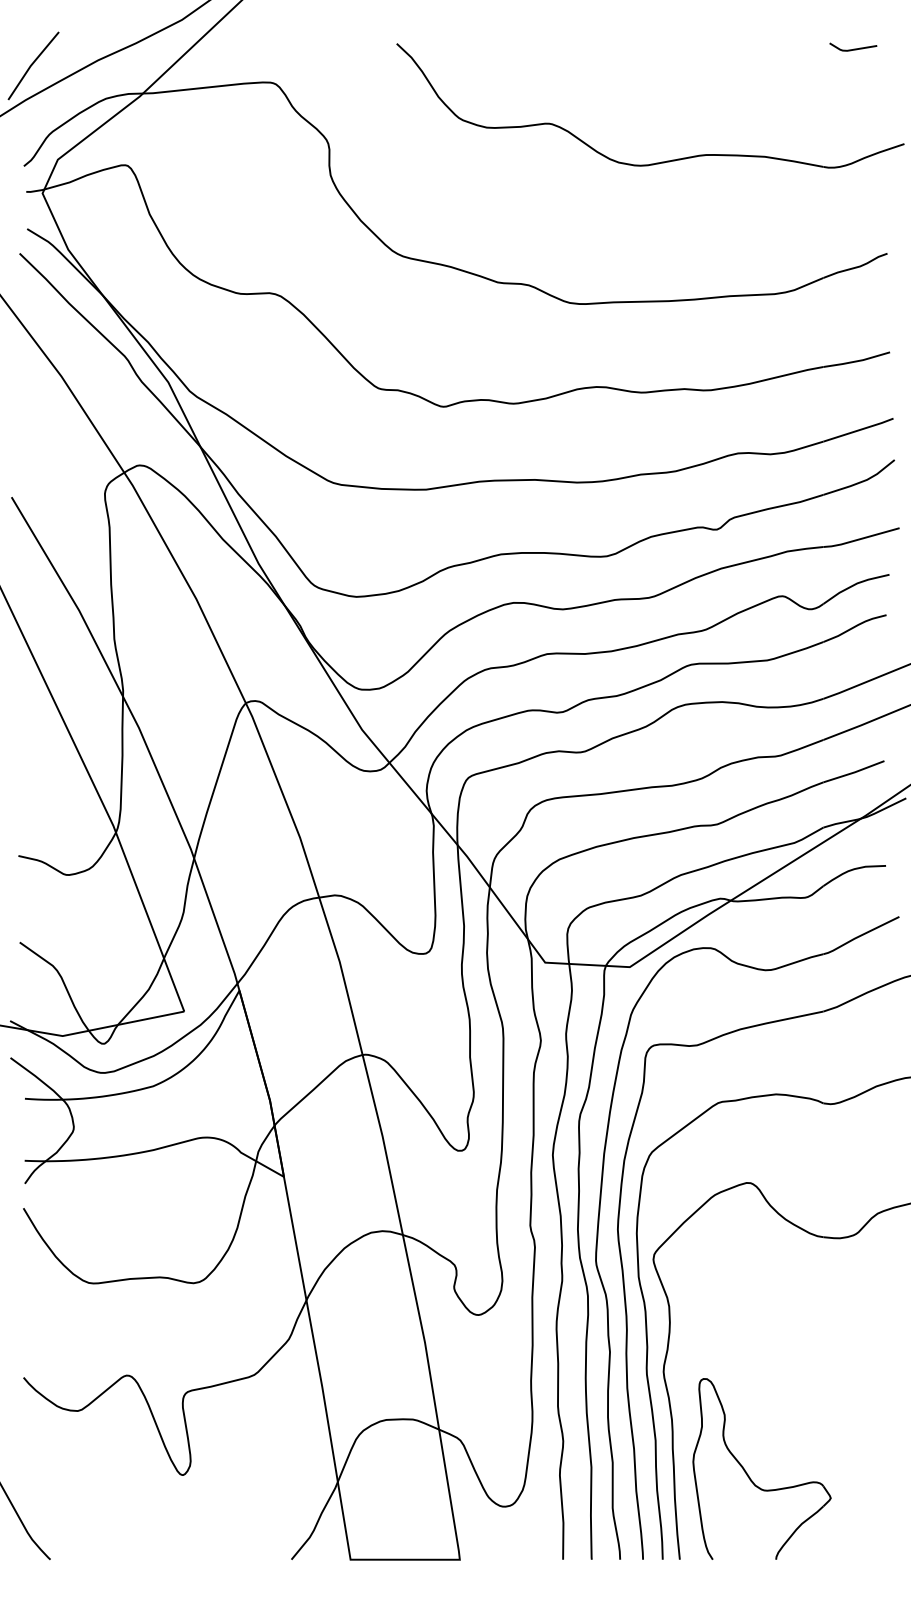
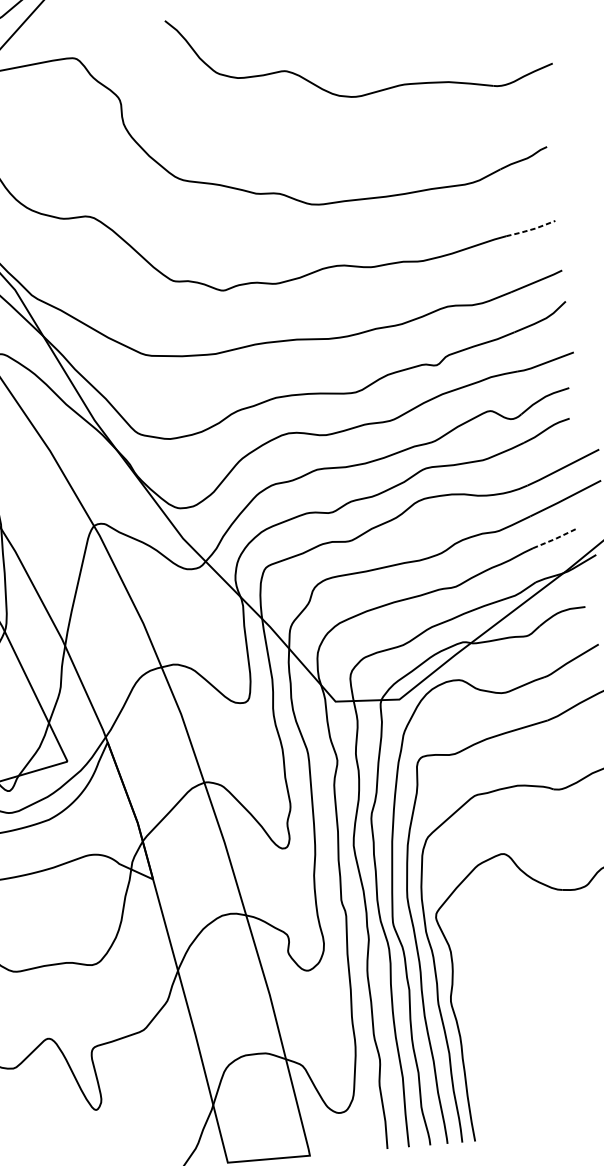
line: (857, 361) -> (531, 229), solid -> dashed
line: (855, 772) -> (556, 538), solid -> dashed
part: (750, 1477) -> (522, 1075), removed

